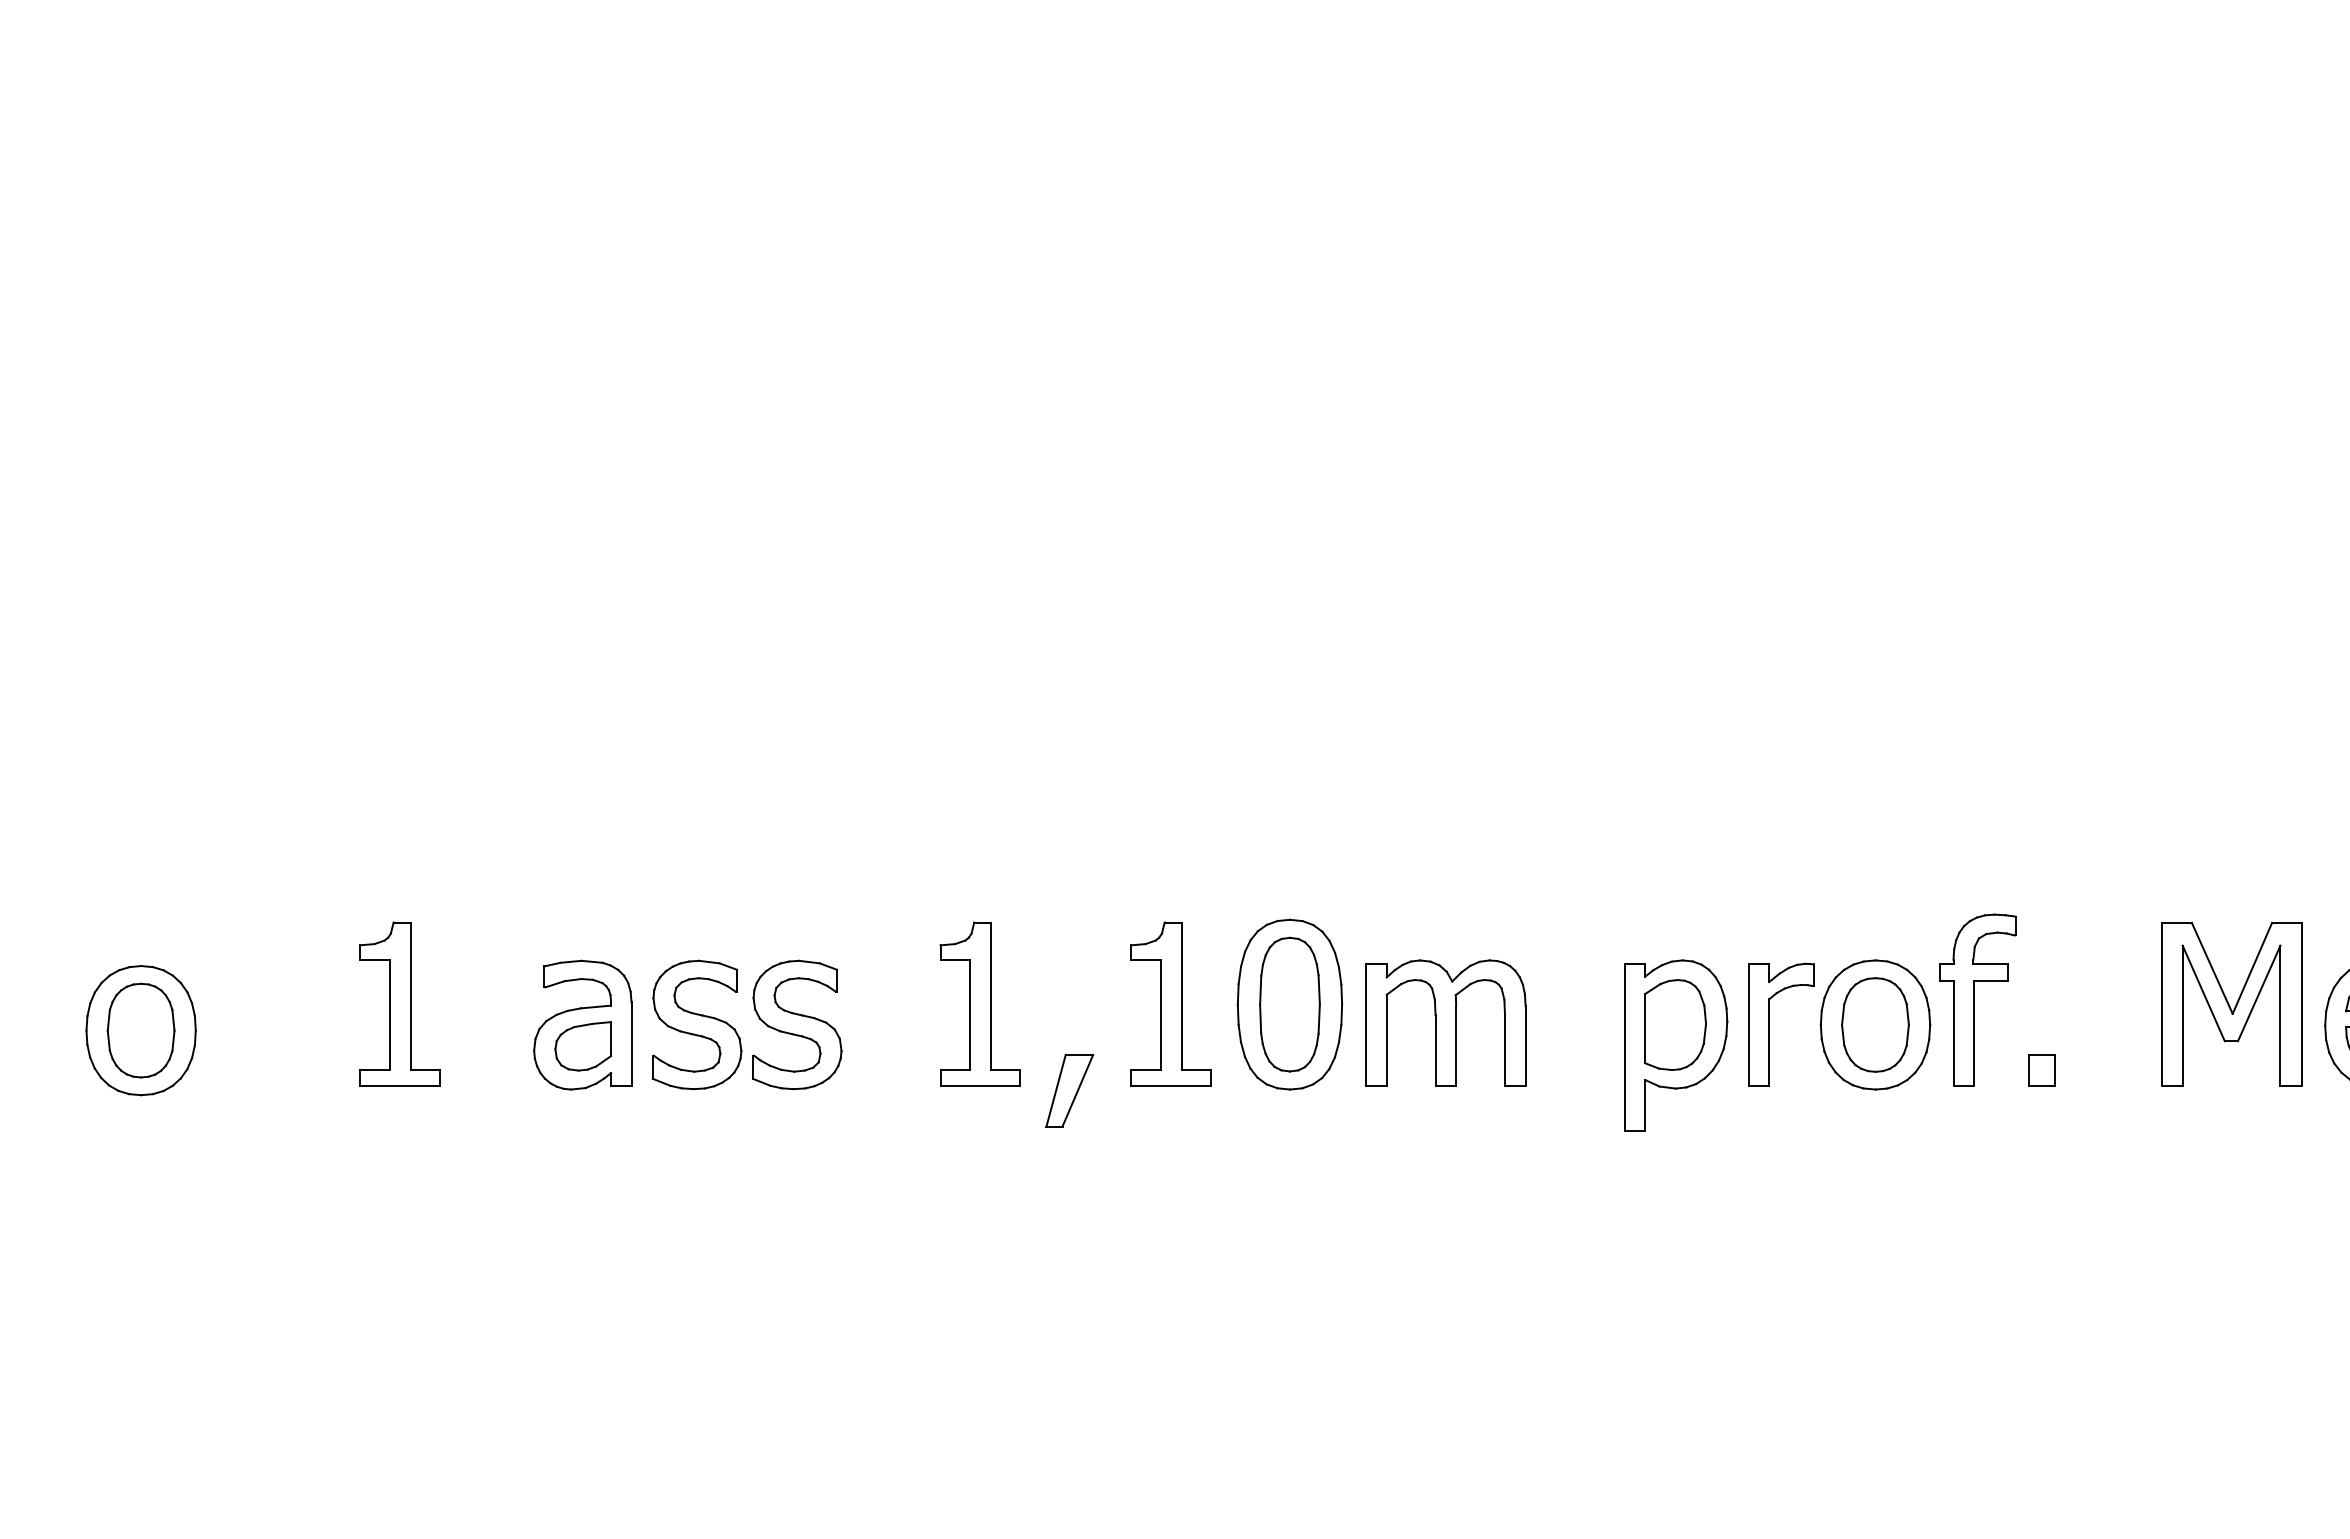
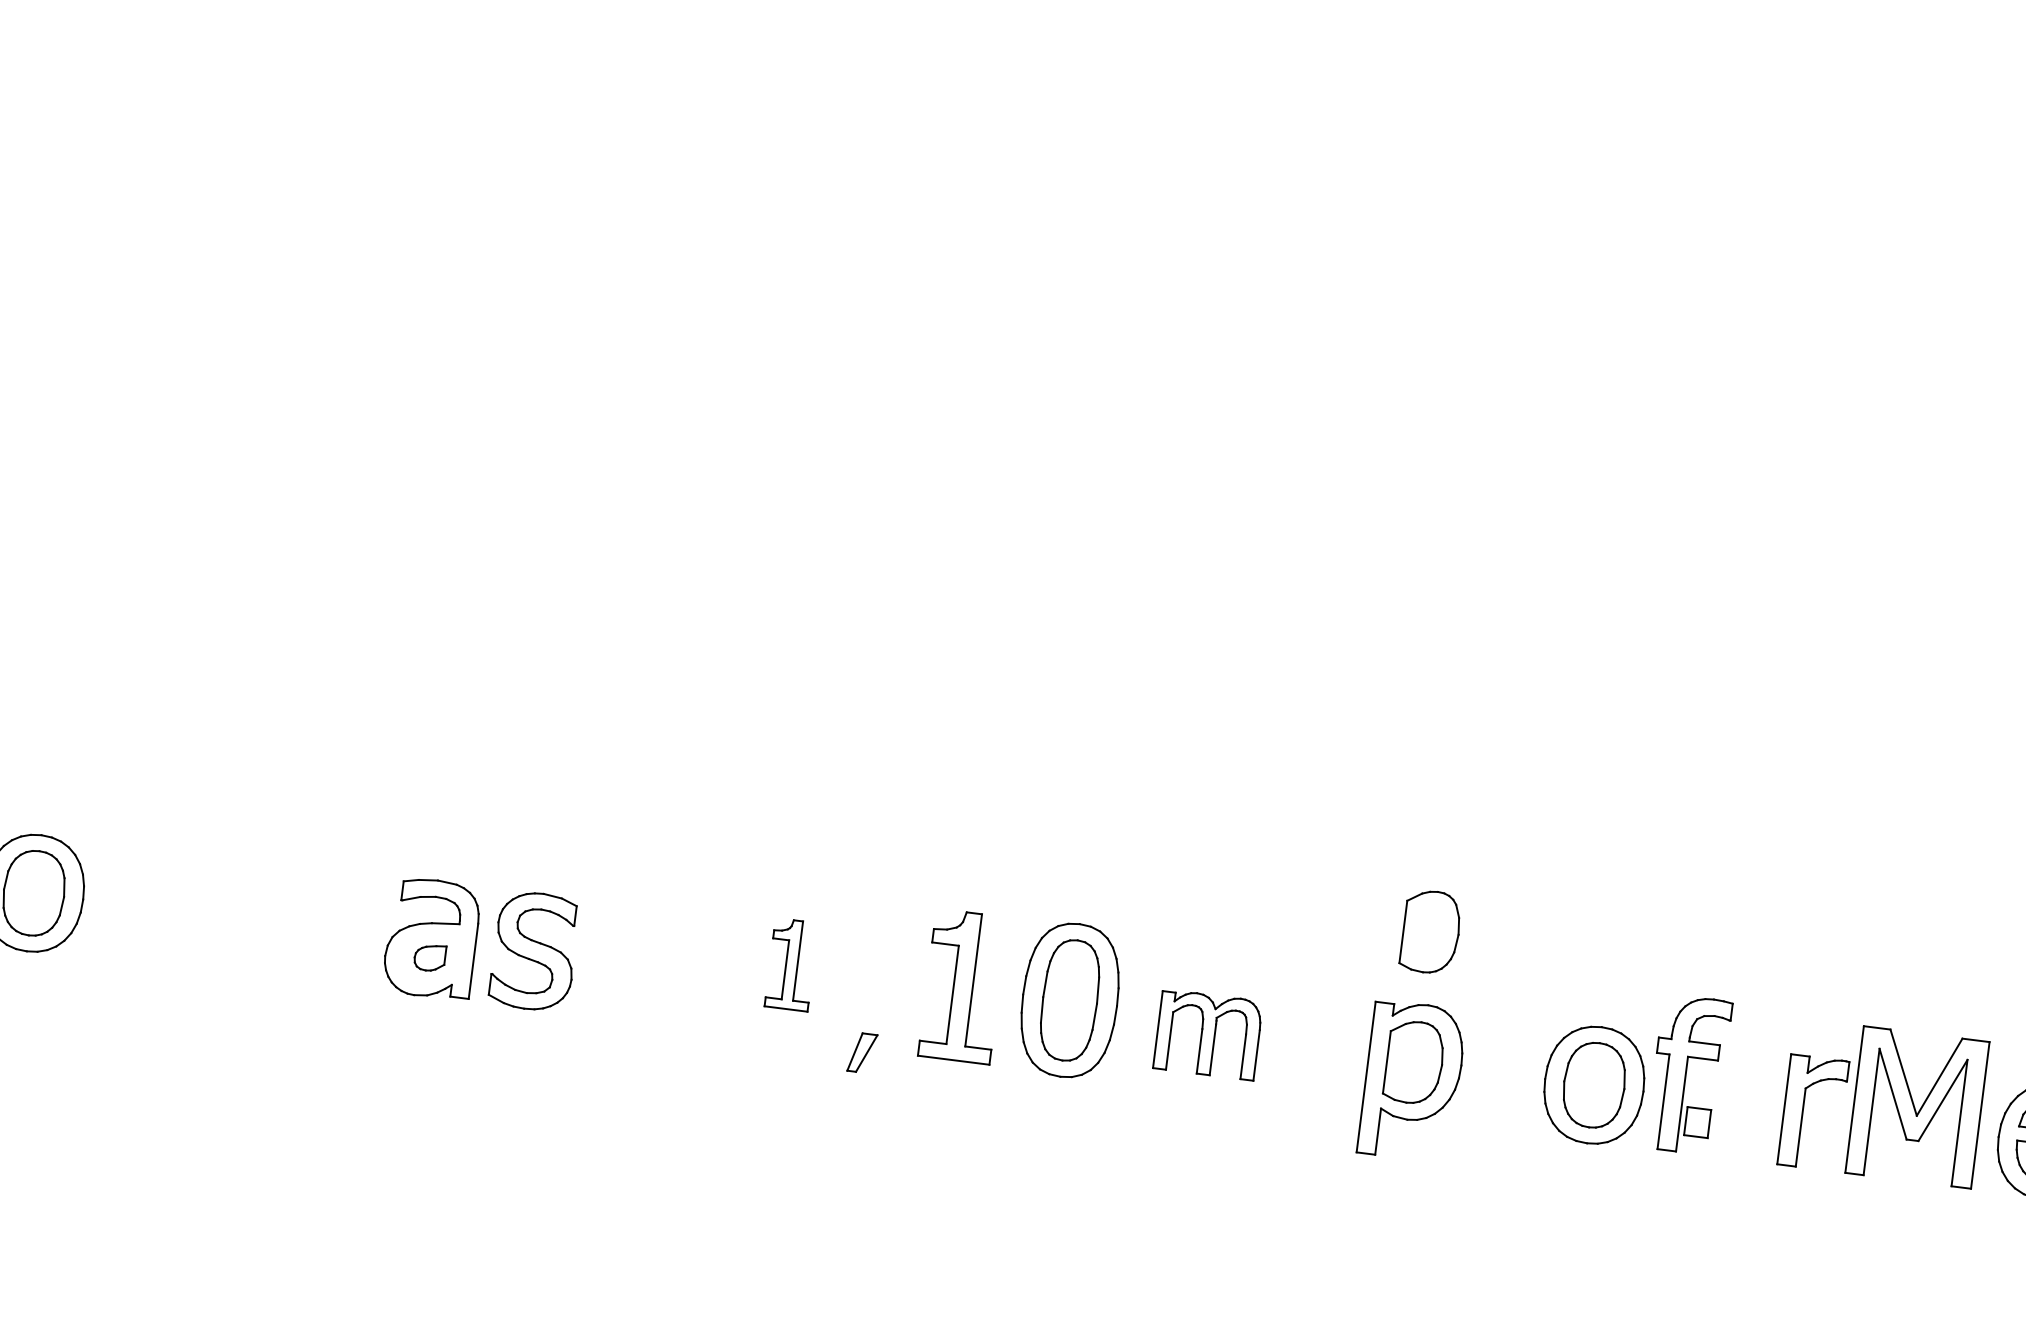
part: (1675, 879) -> (1431, 931), added
part: (399, 1003) -> (269, 898), removed
part: (979, 1003) -> (791, 964), size x0.6
part: (1445, 1022) -> (1207, 1034), size x0.7
part: (797, 1024) -> (625, 962), removed
part: (1769, 1024) -> (1803, 1111), moved
part: (583, 1046) -> (430, 957), size x0.6
part: (2041, 1070) -> (1697, 1122), moved
part: (1069, 1090) -> (862, 1052), size x0.6

